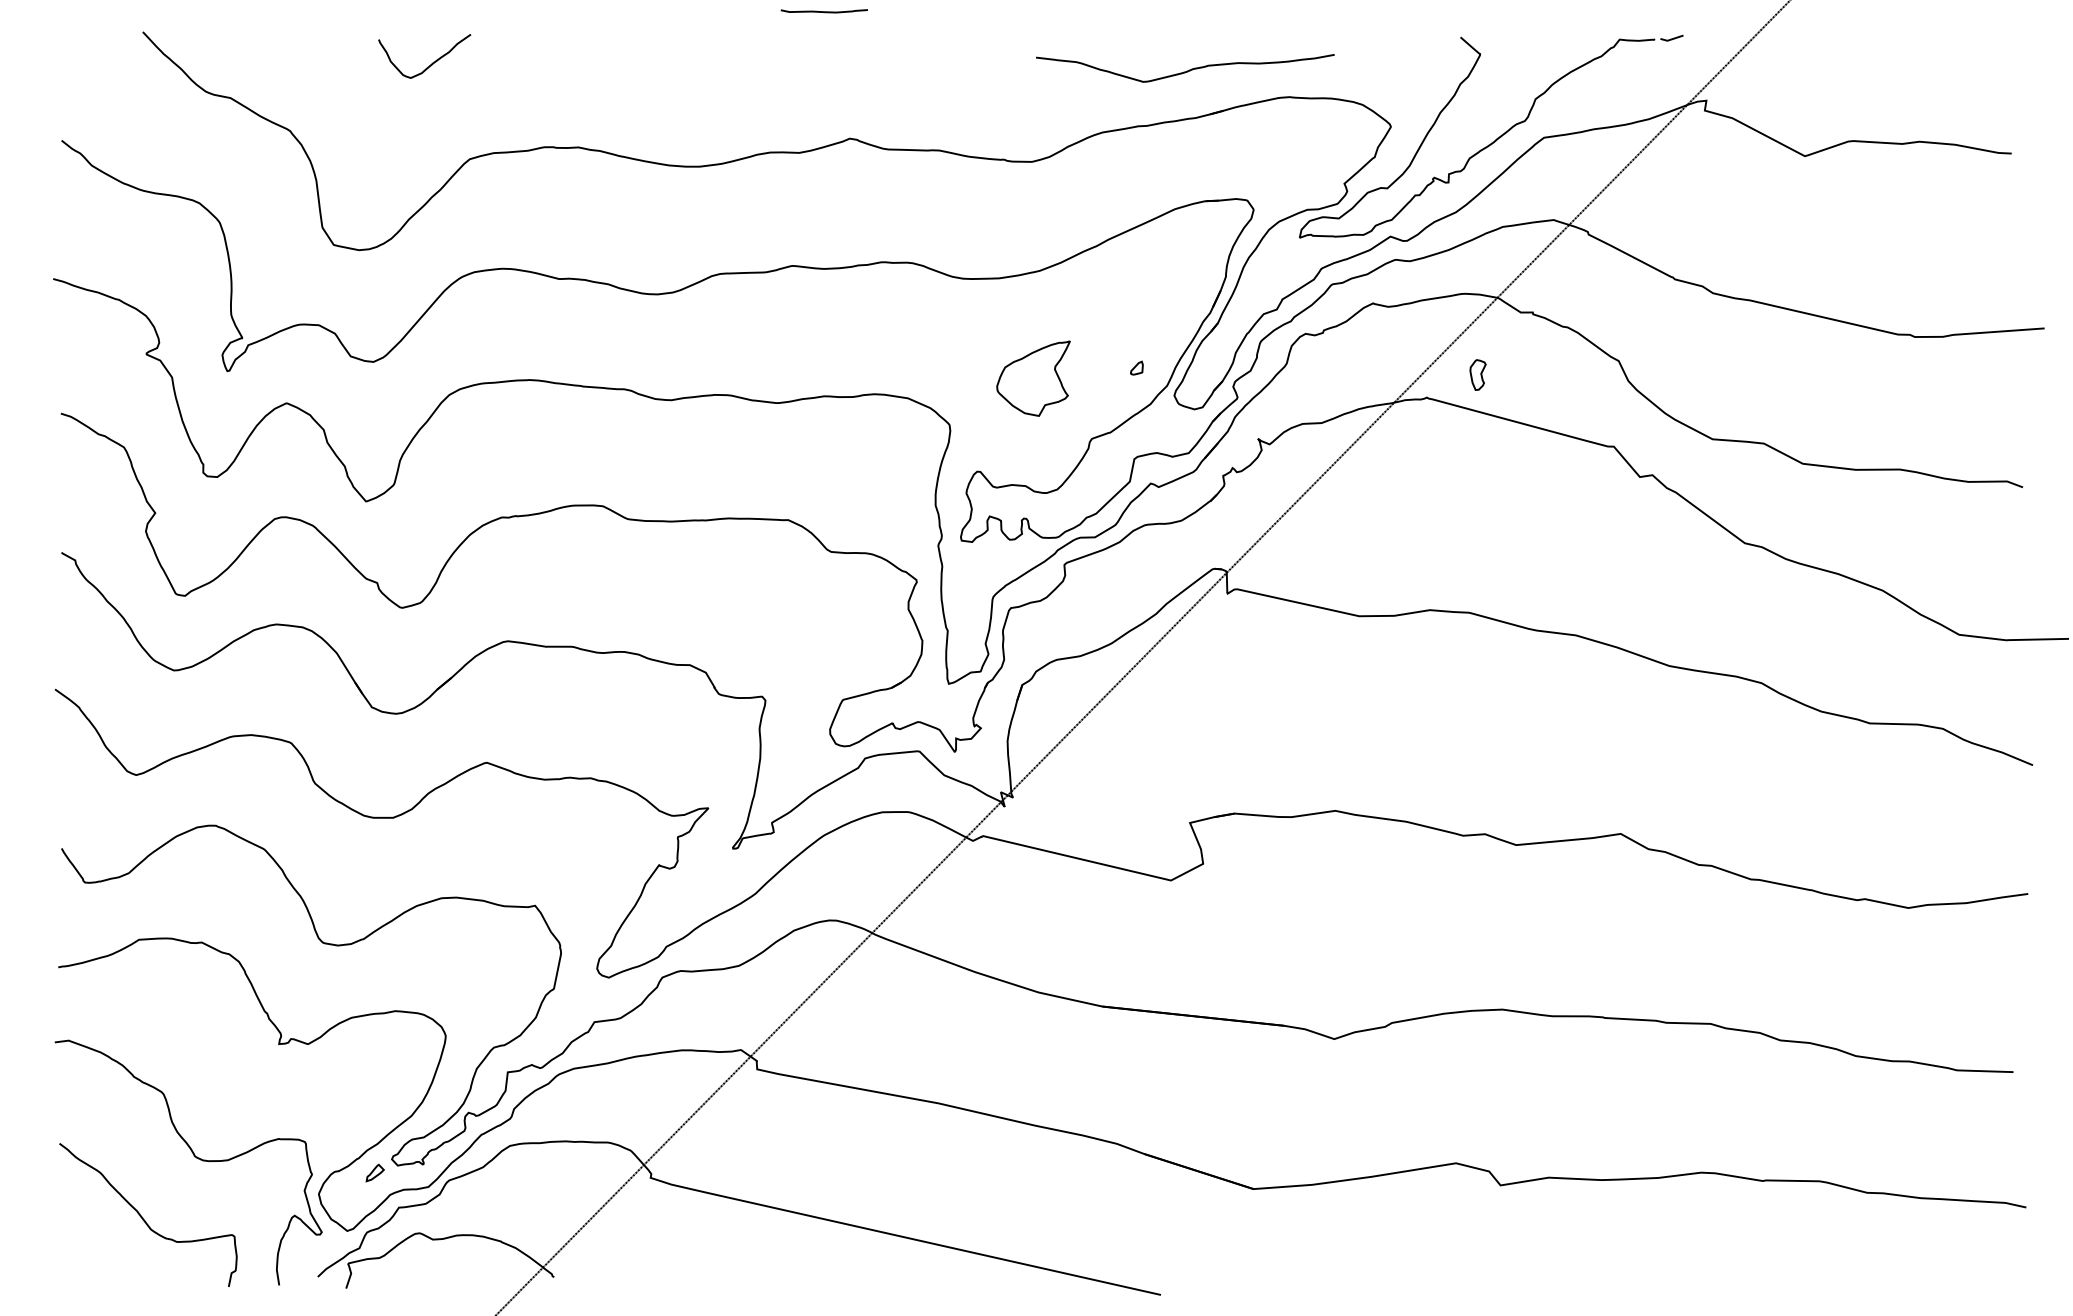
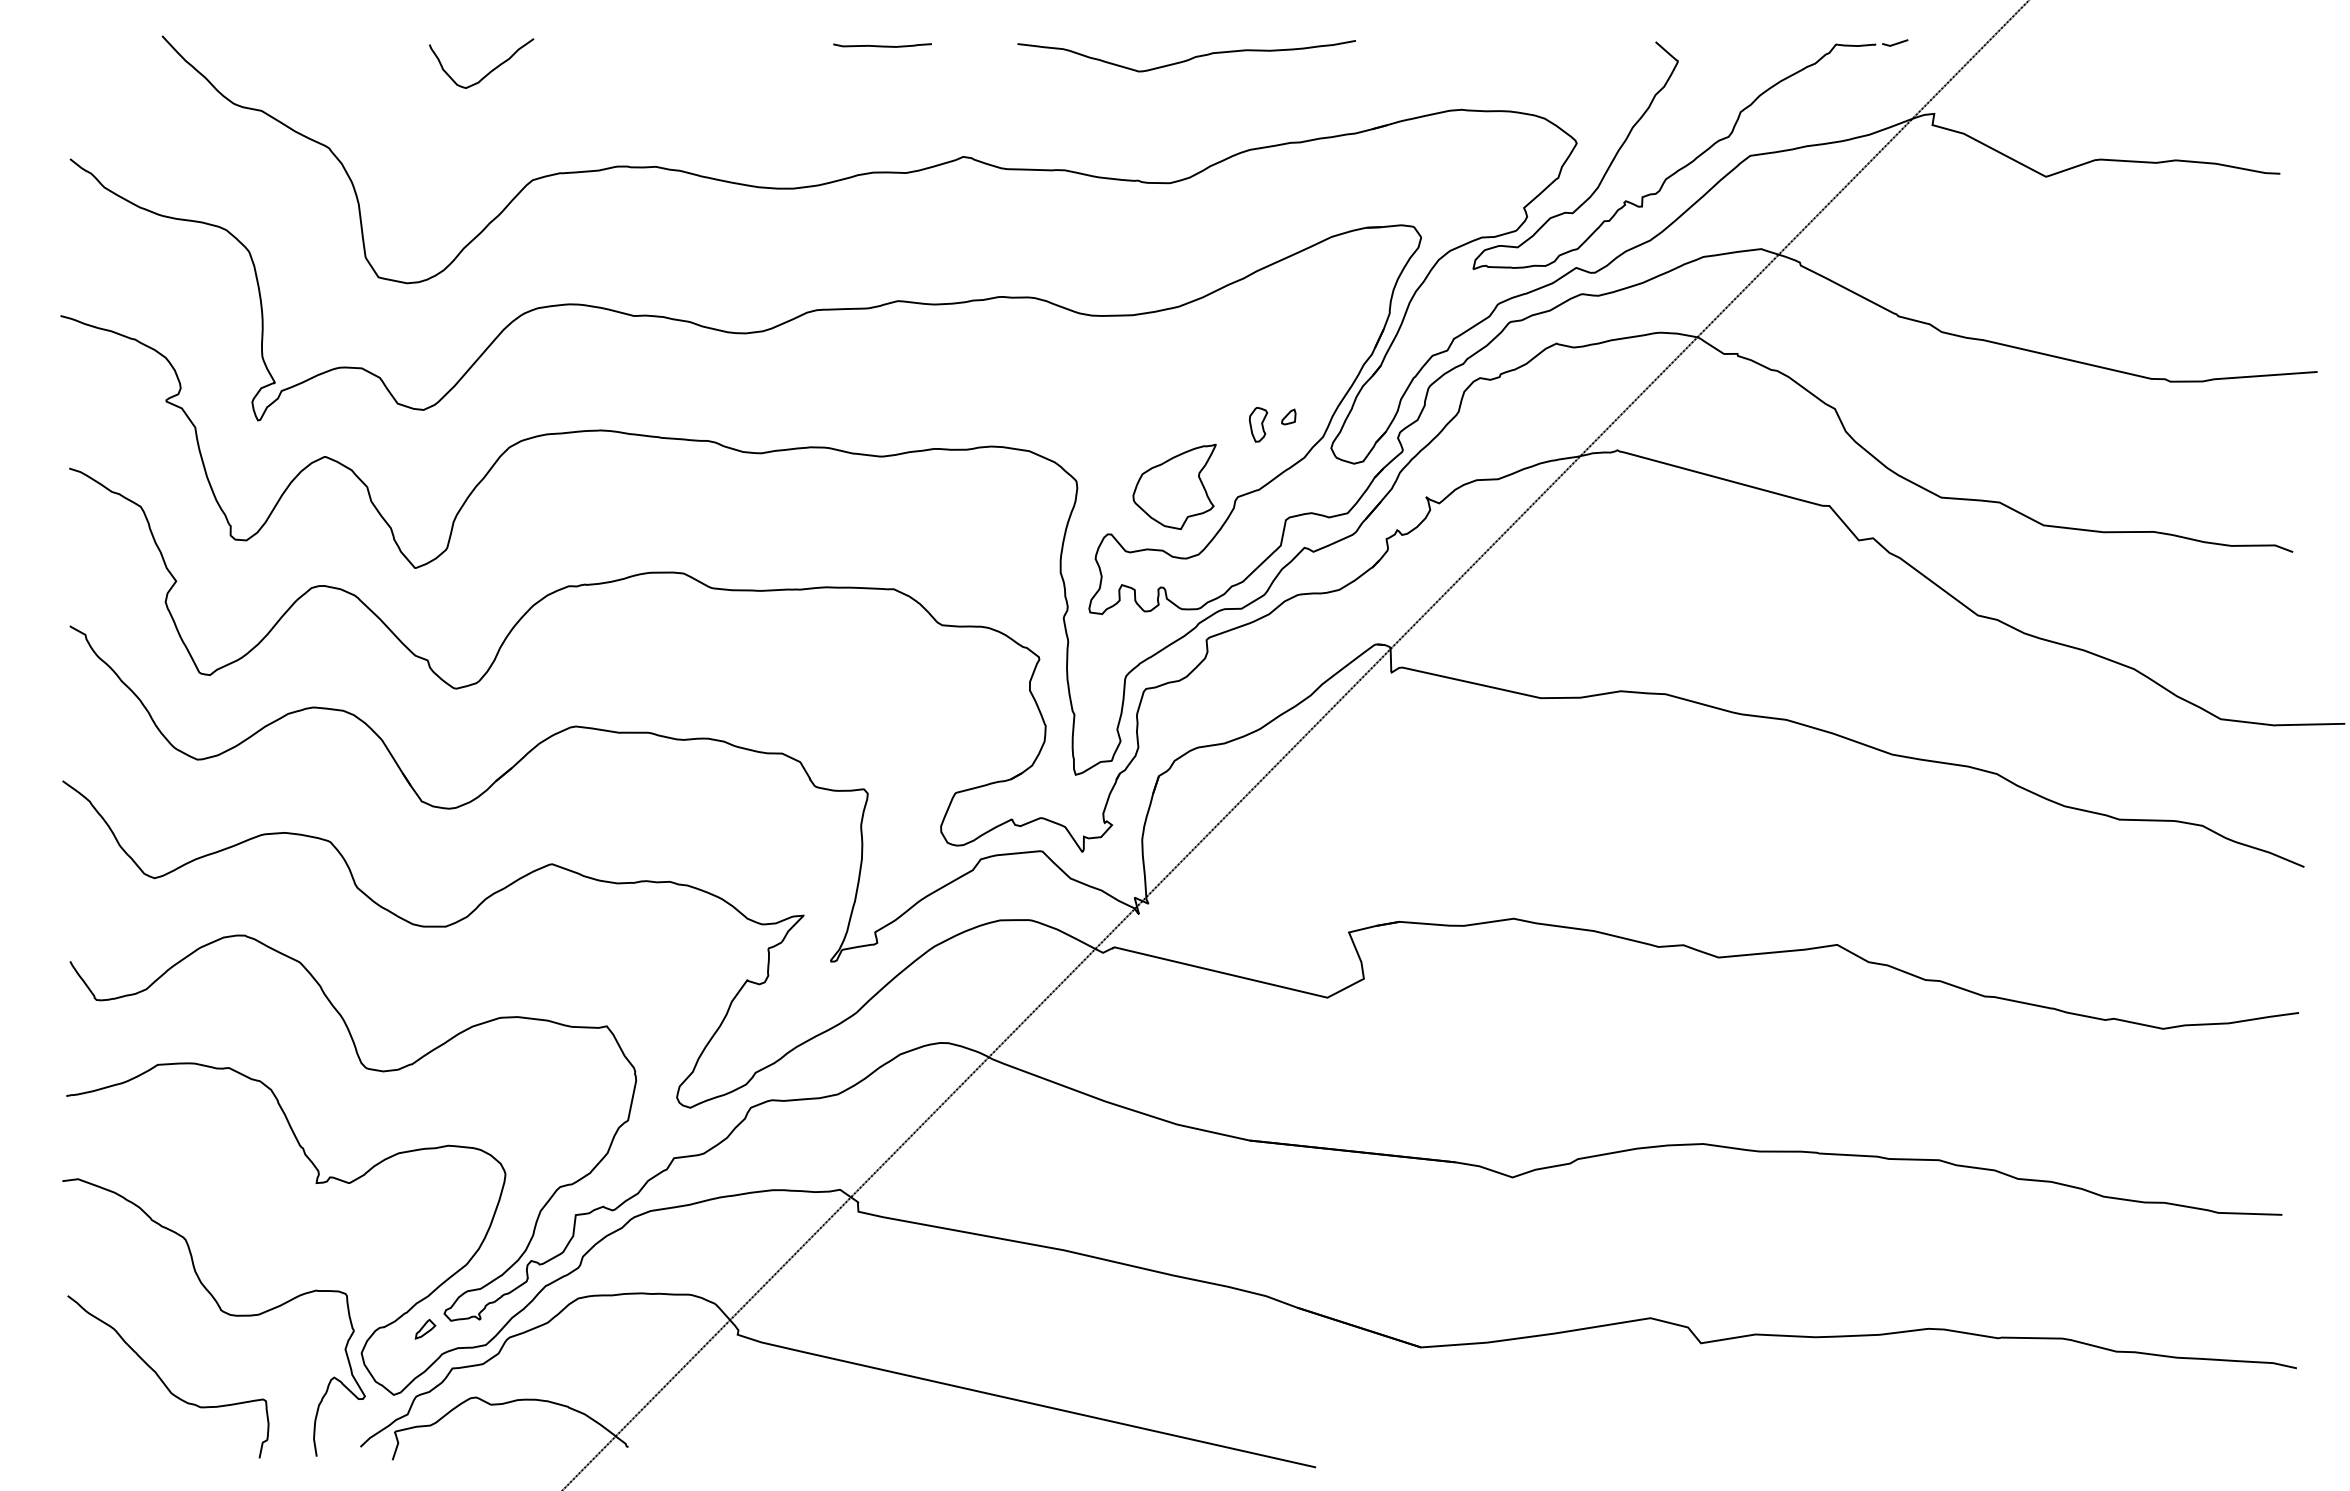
curve: (824, 11) -> (882, 45), moved
curve: (1185, 71) -> (1186, 59), moved
part: (1478, 374) -> (1258, 424), moved
part: (1033, 378) -> (1174, 486), moved

